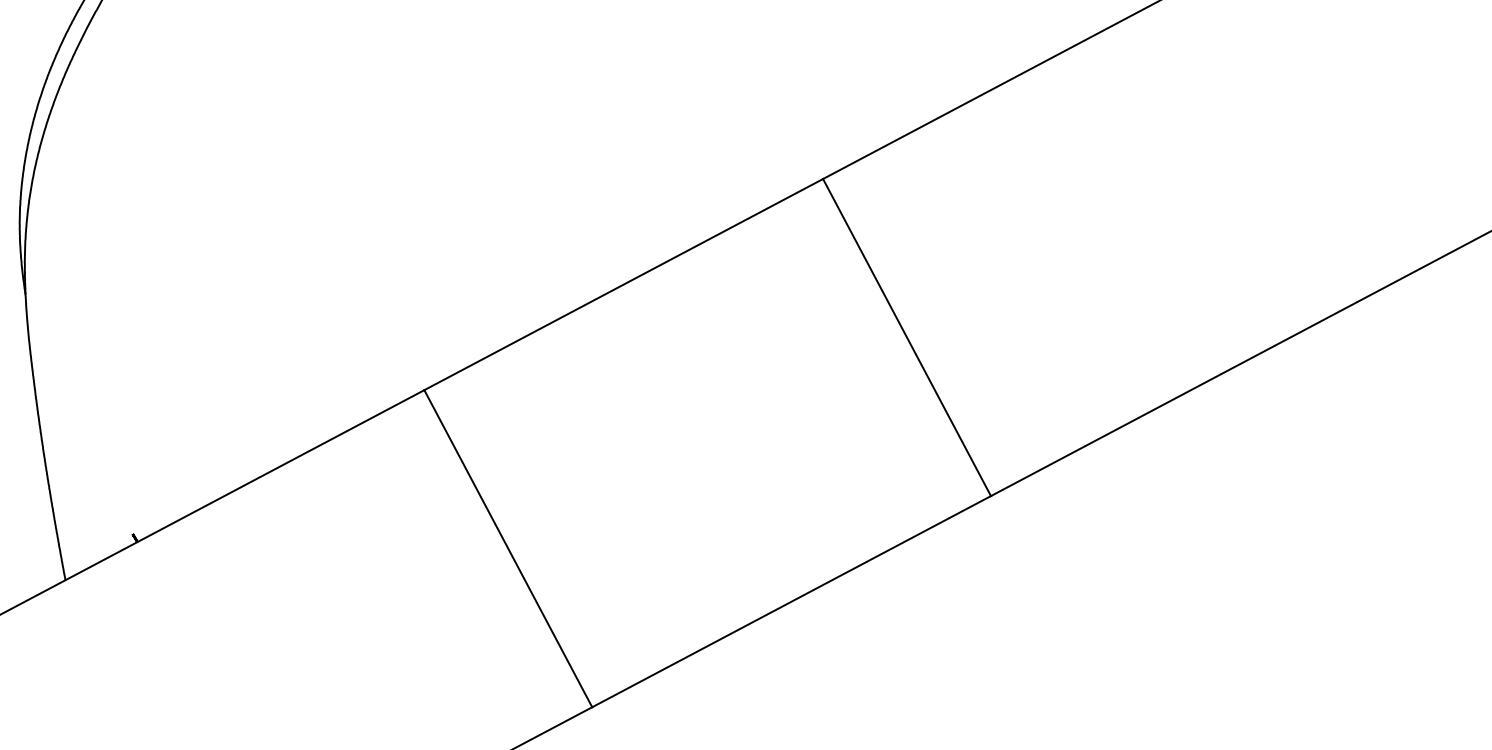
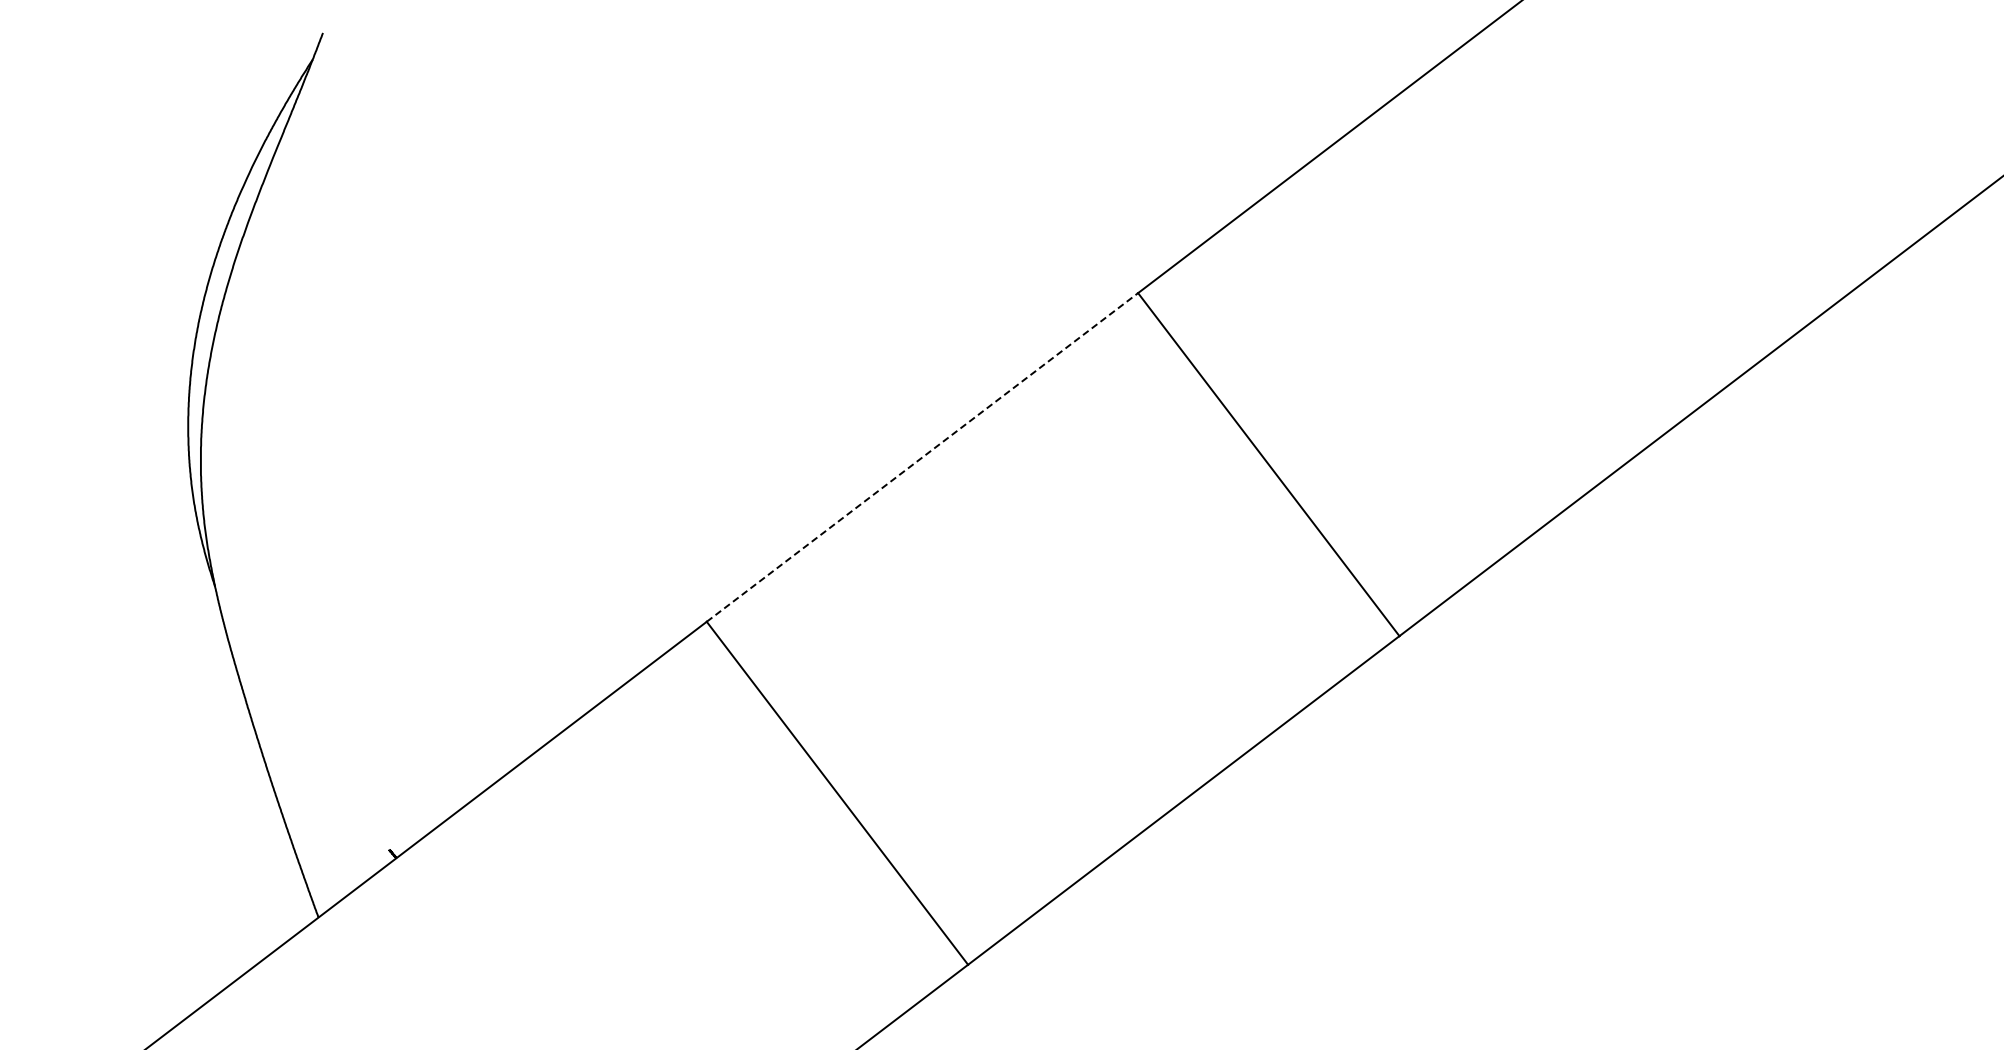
line: (623, 284) -> (922, 457), solid -> dashed

